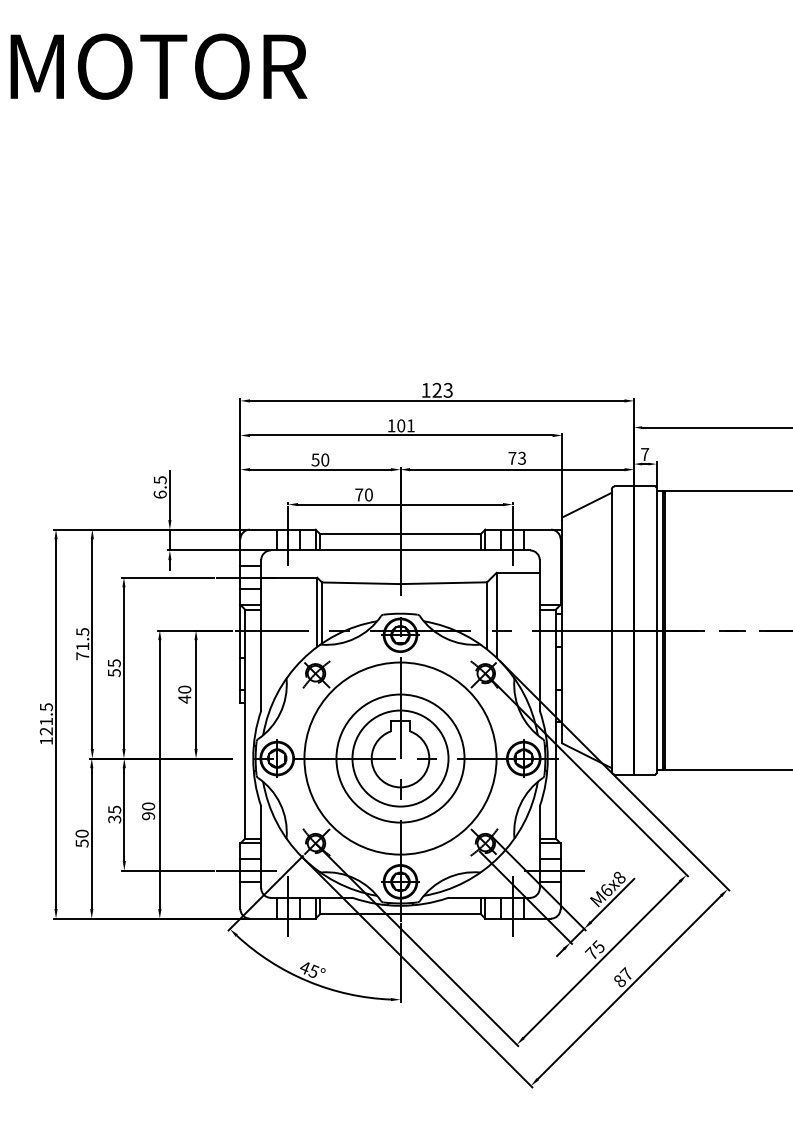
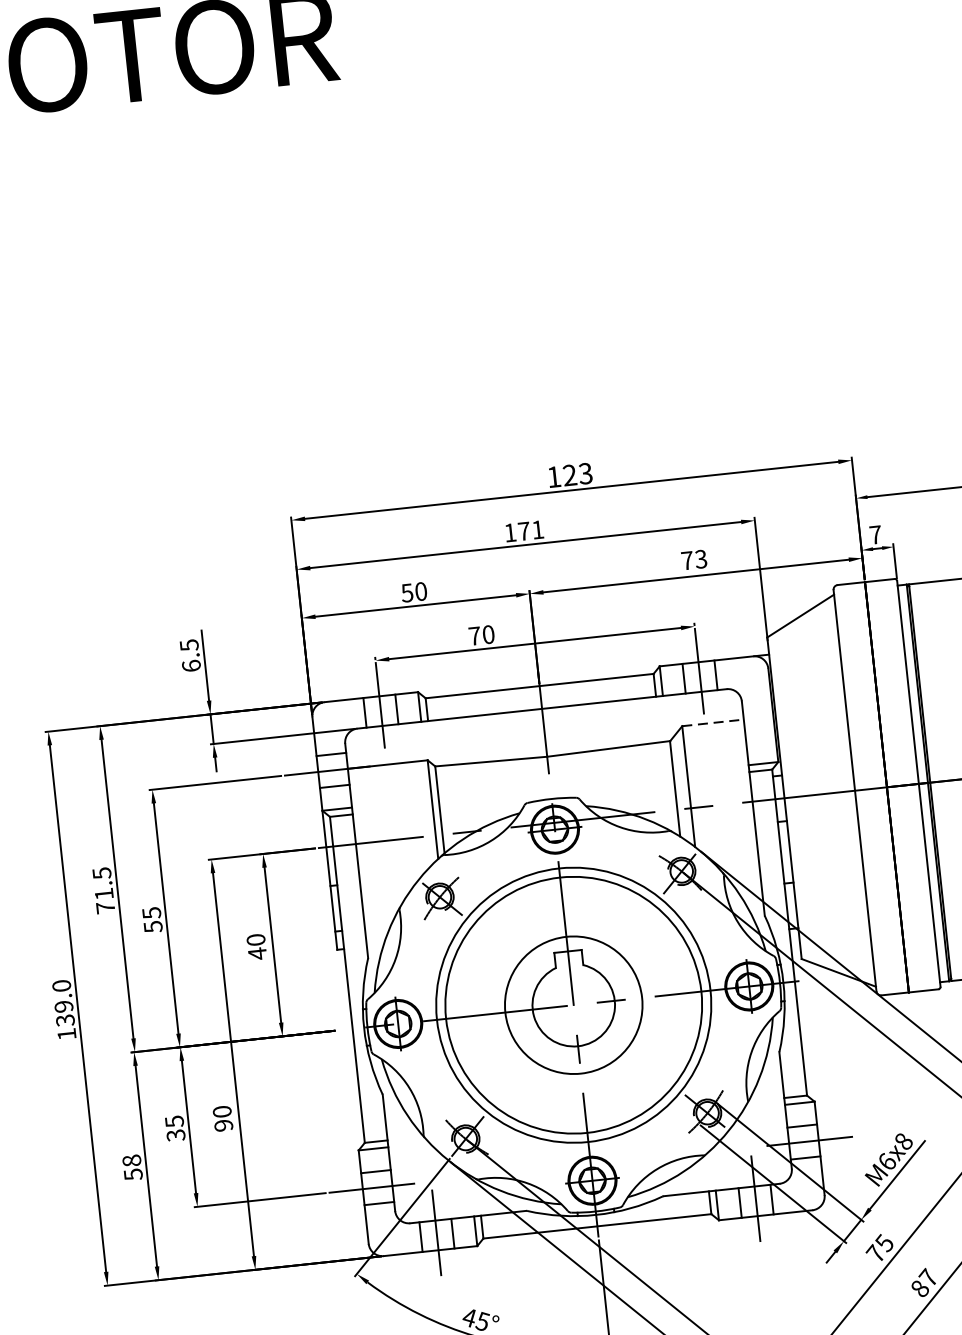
text: (401, 425) -> (524, 530), 101 -> 171
line: (518, 572) -> (713, 722), solid -> dashed
text: (45, 719) -> (62, 1003), 121.5 -> 139.0
circle: (400, 758) -> (573, 1005), size x1.4
text: (82, 833) -> (132, 1160), 50 -> 58

